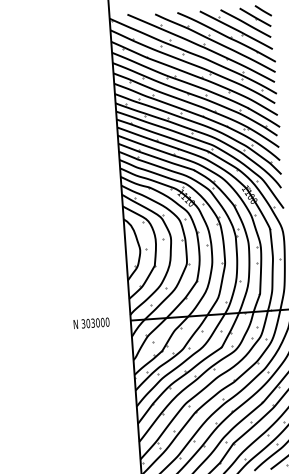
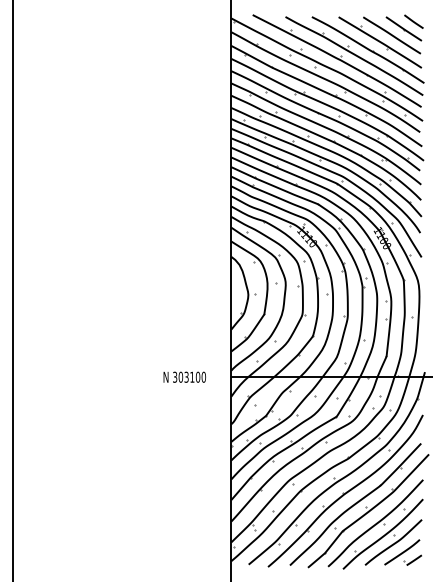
text: (98, 322) -> (192, 376), 303000 -> 303100

